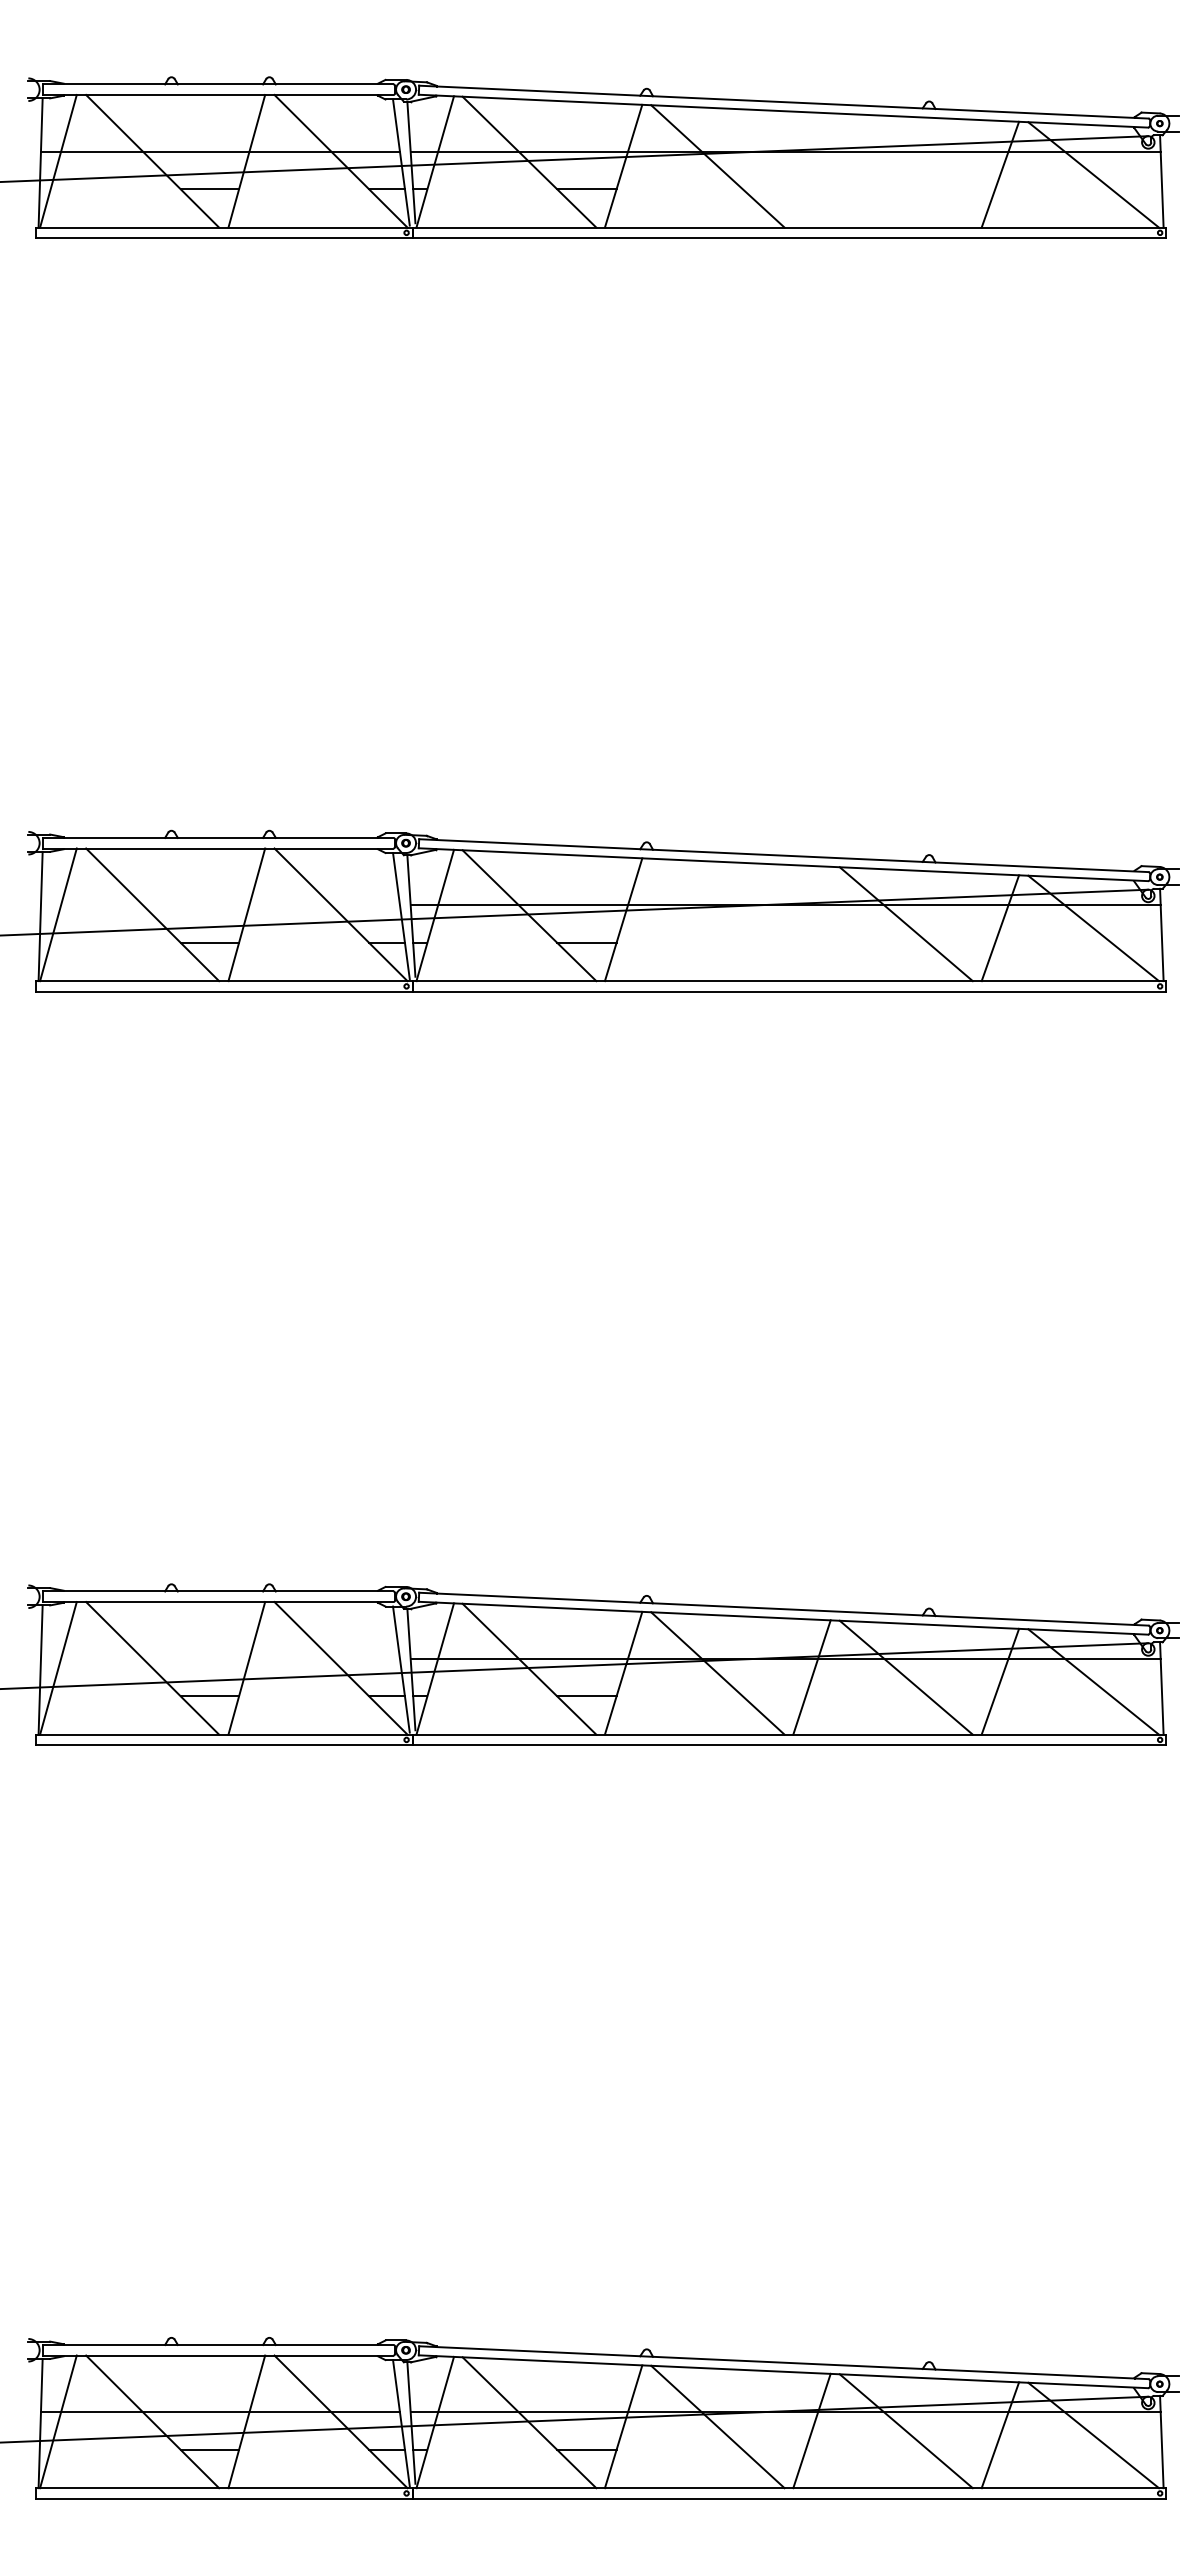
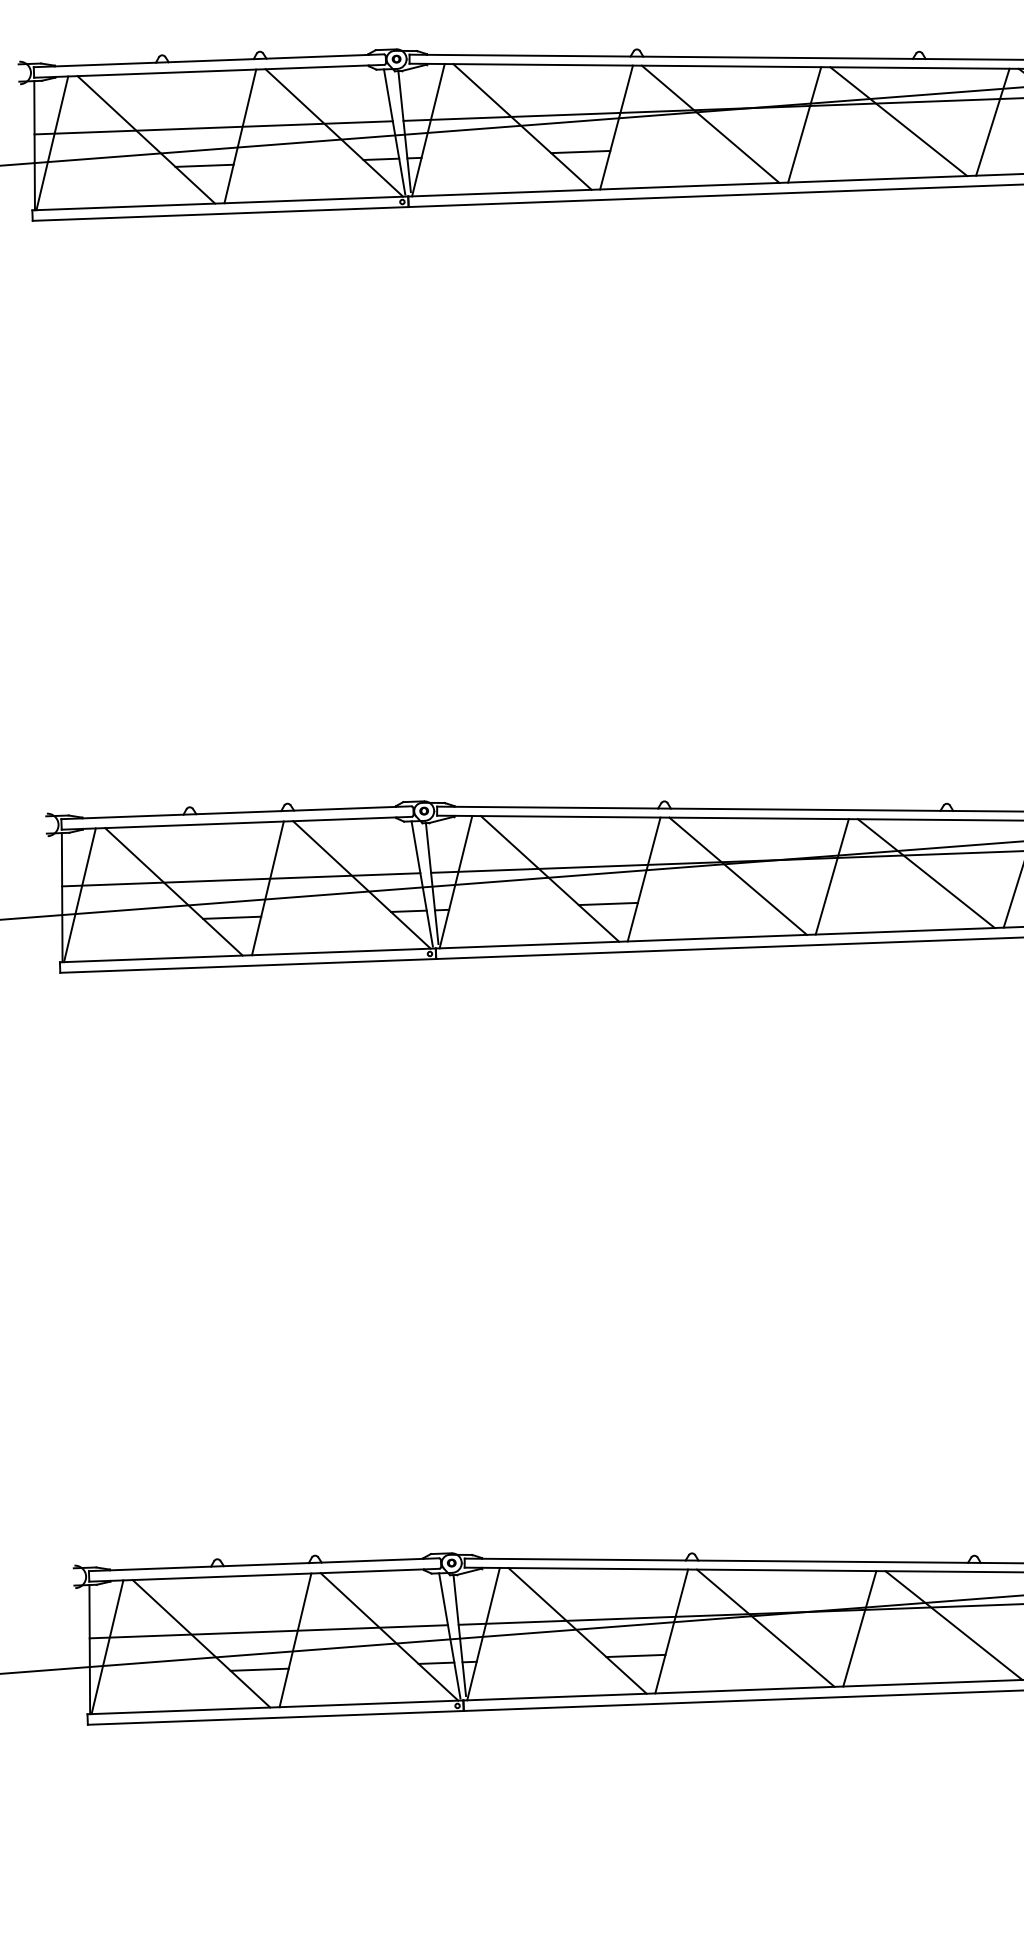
line: (811, 170) -> (804, 124), added
line: (905, 170) -> (897, 121), added
line: (219, 905) -> (240, 880), added
line: (717, 919) -> (737, 875), added
line: (811, 923) -> (831, 876), added
line: (219, 1658) -> (267, 1631), added

